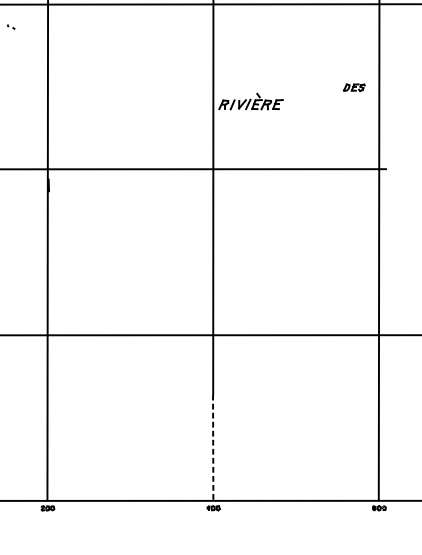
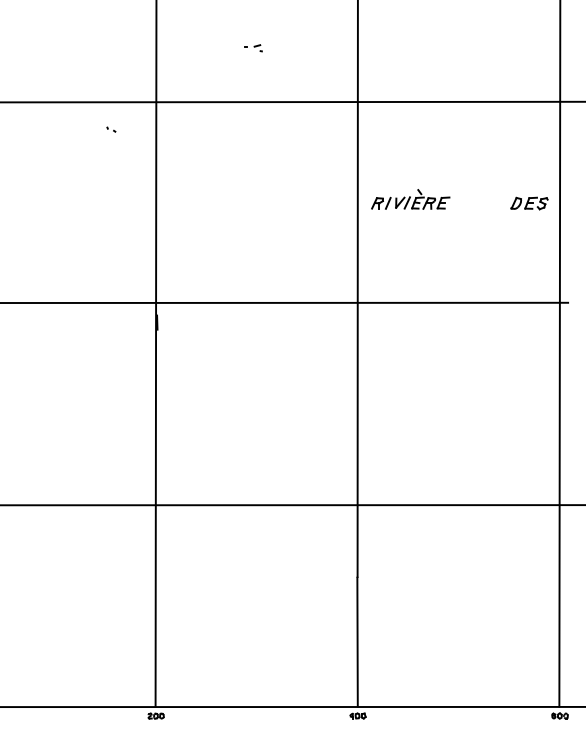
part: (354, 87) -> (529, 203), size x1.43
part: (250, 101) -> (410, 199), moved
line: (213, 447) -> (357, 642), dashed -> solid

